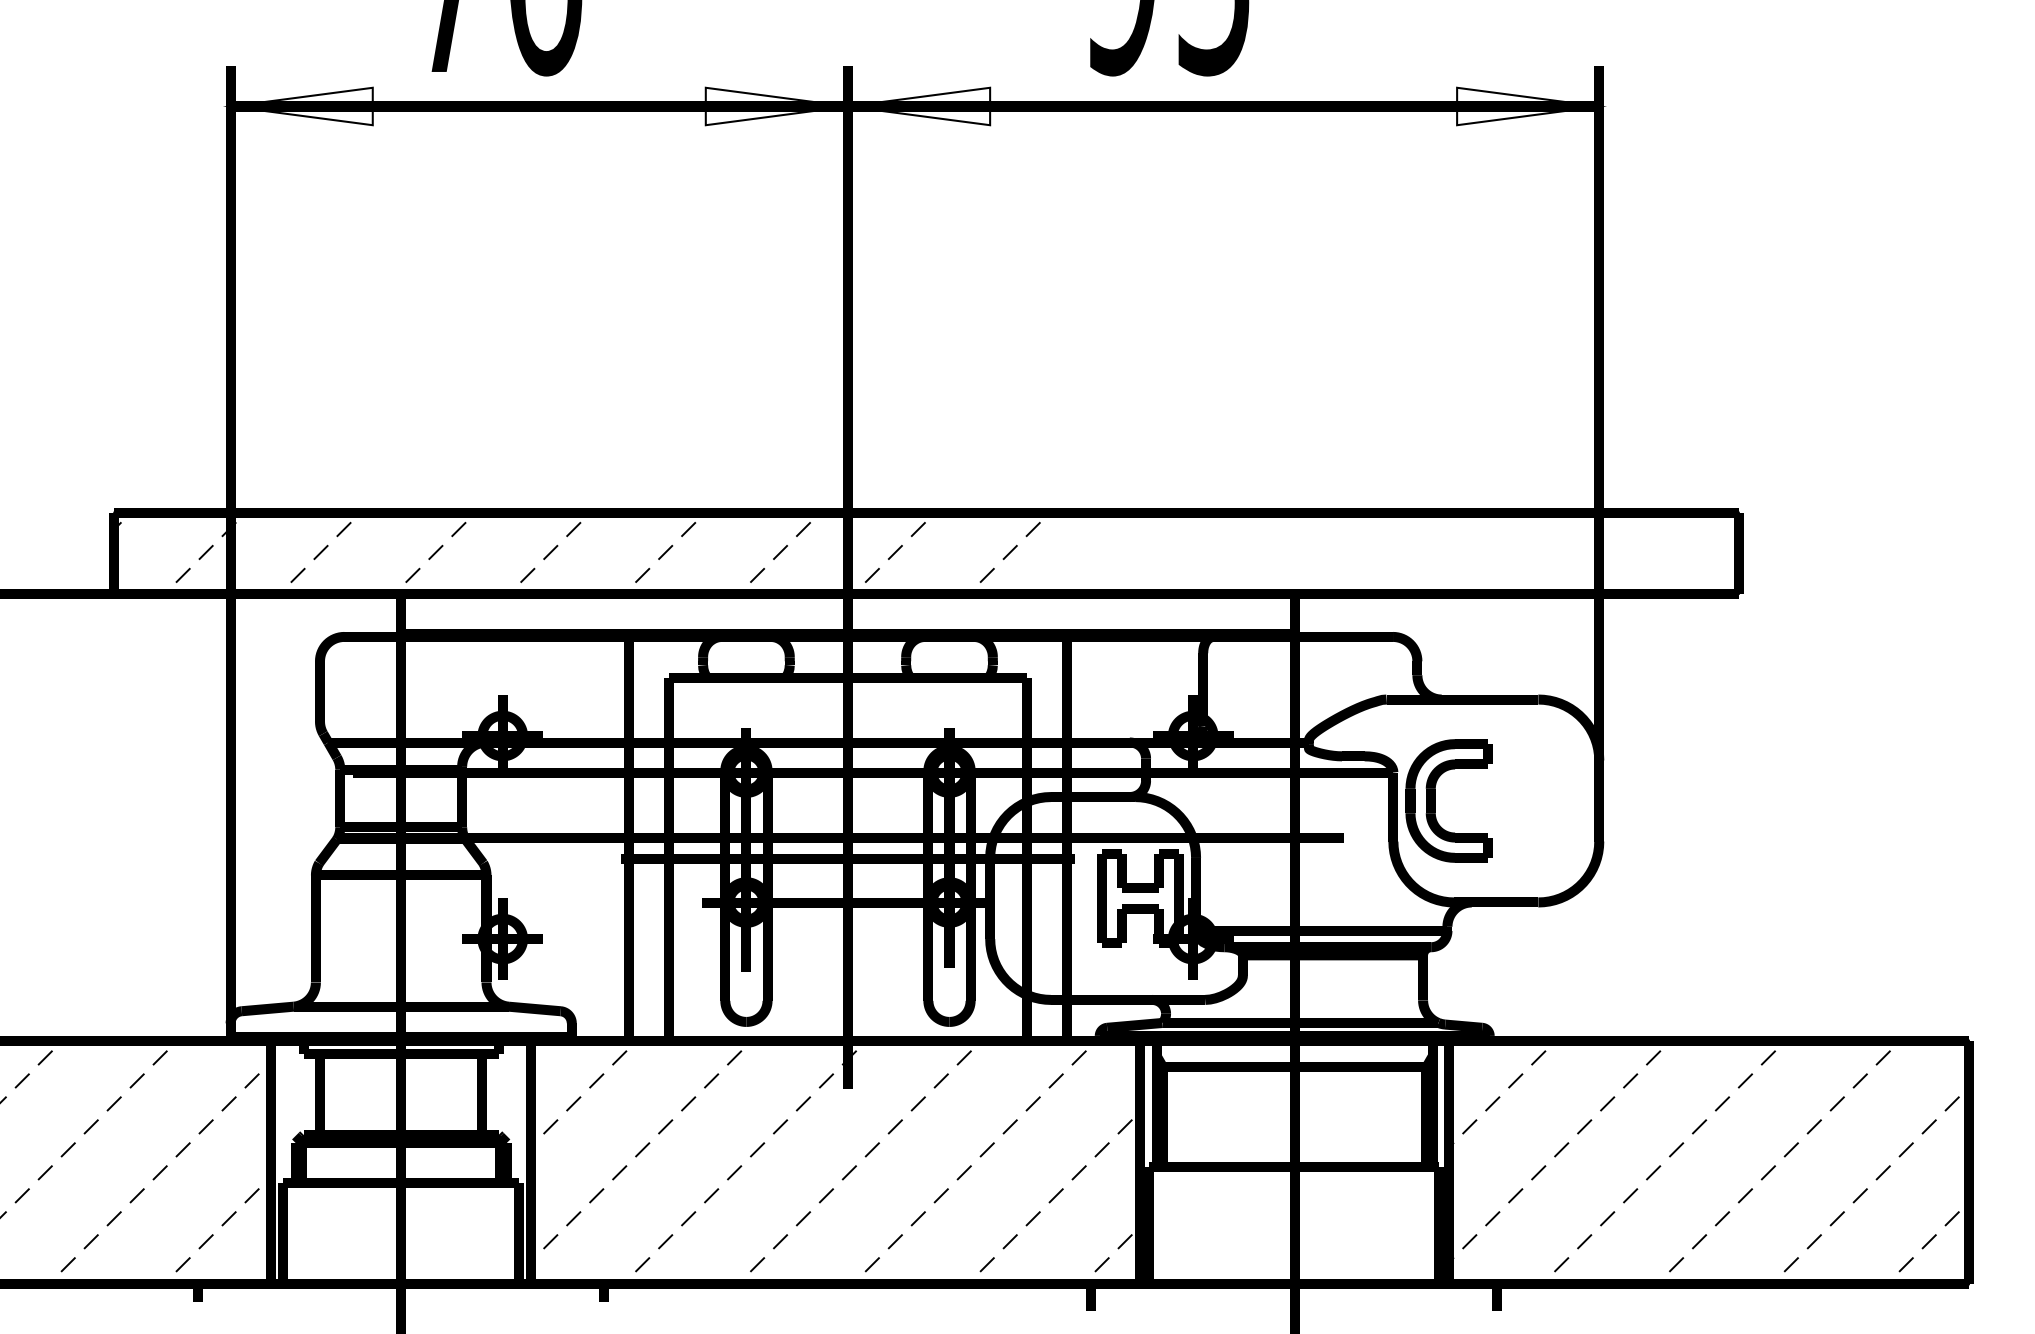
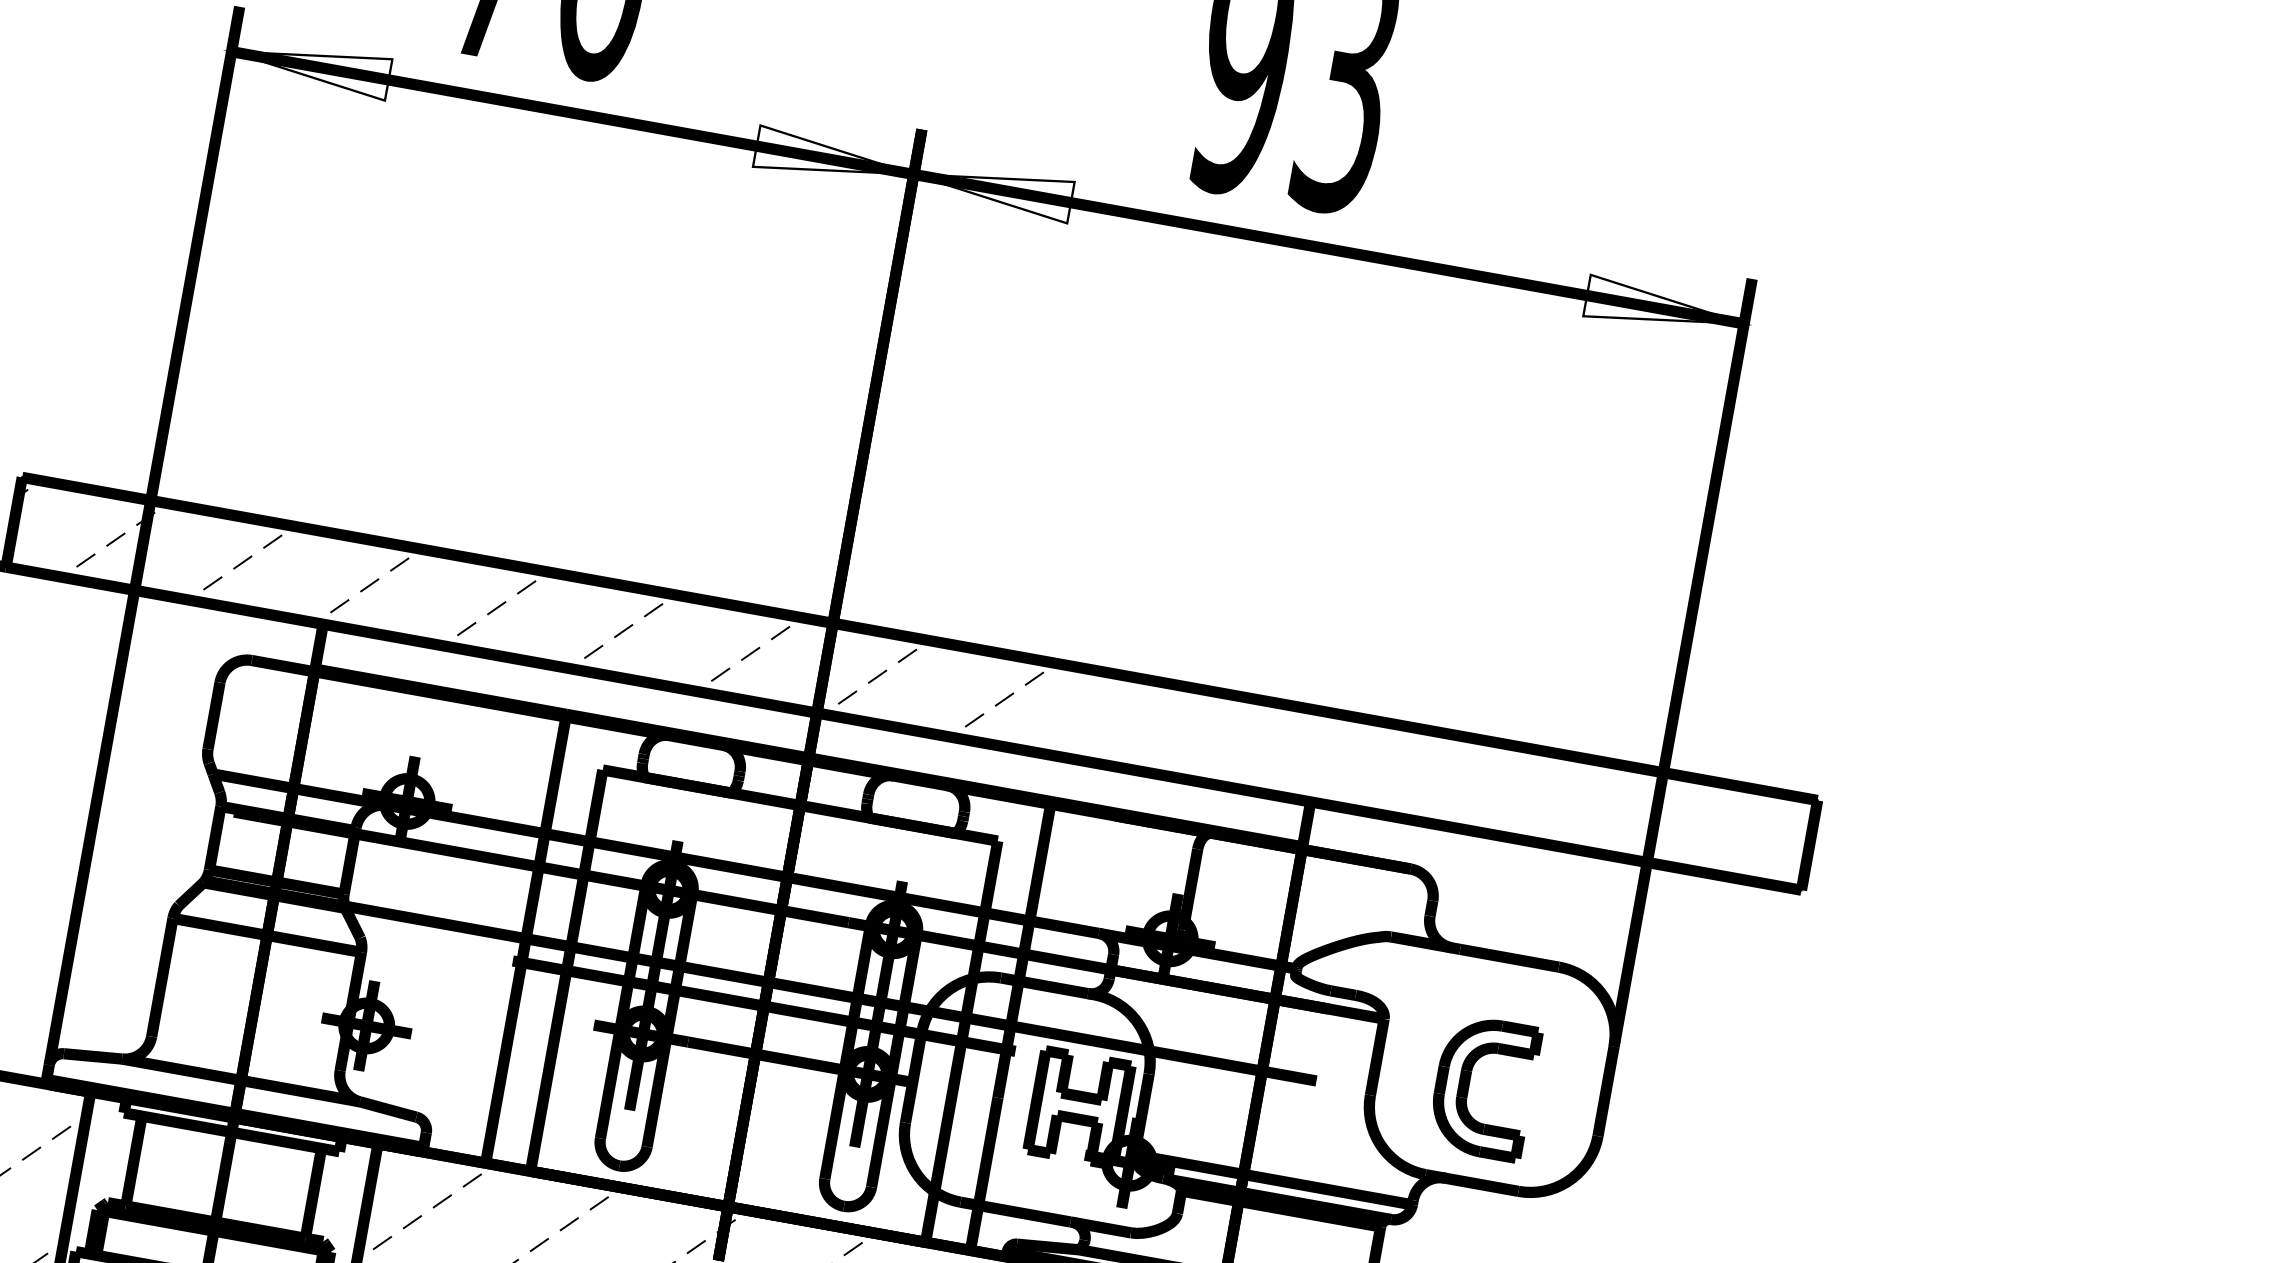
part: (1435, 800) -> (1469, 1084), moved

